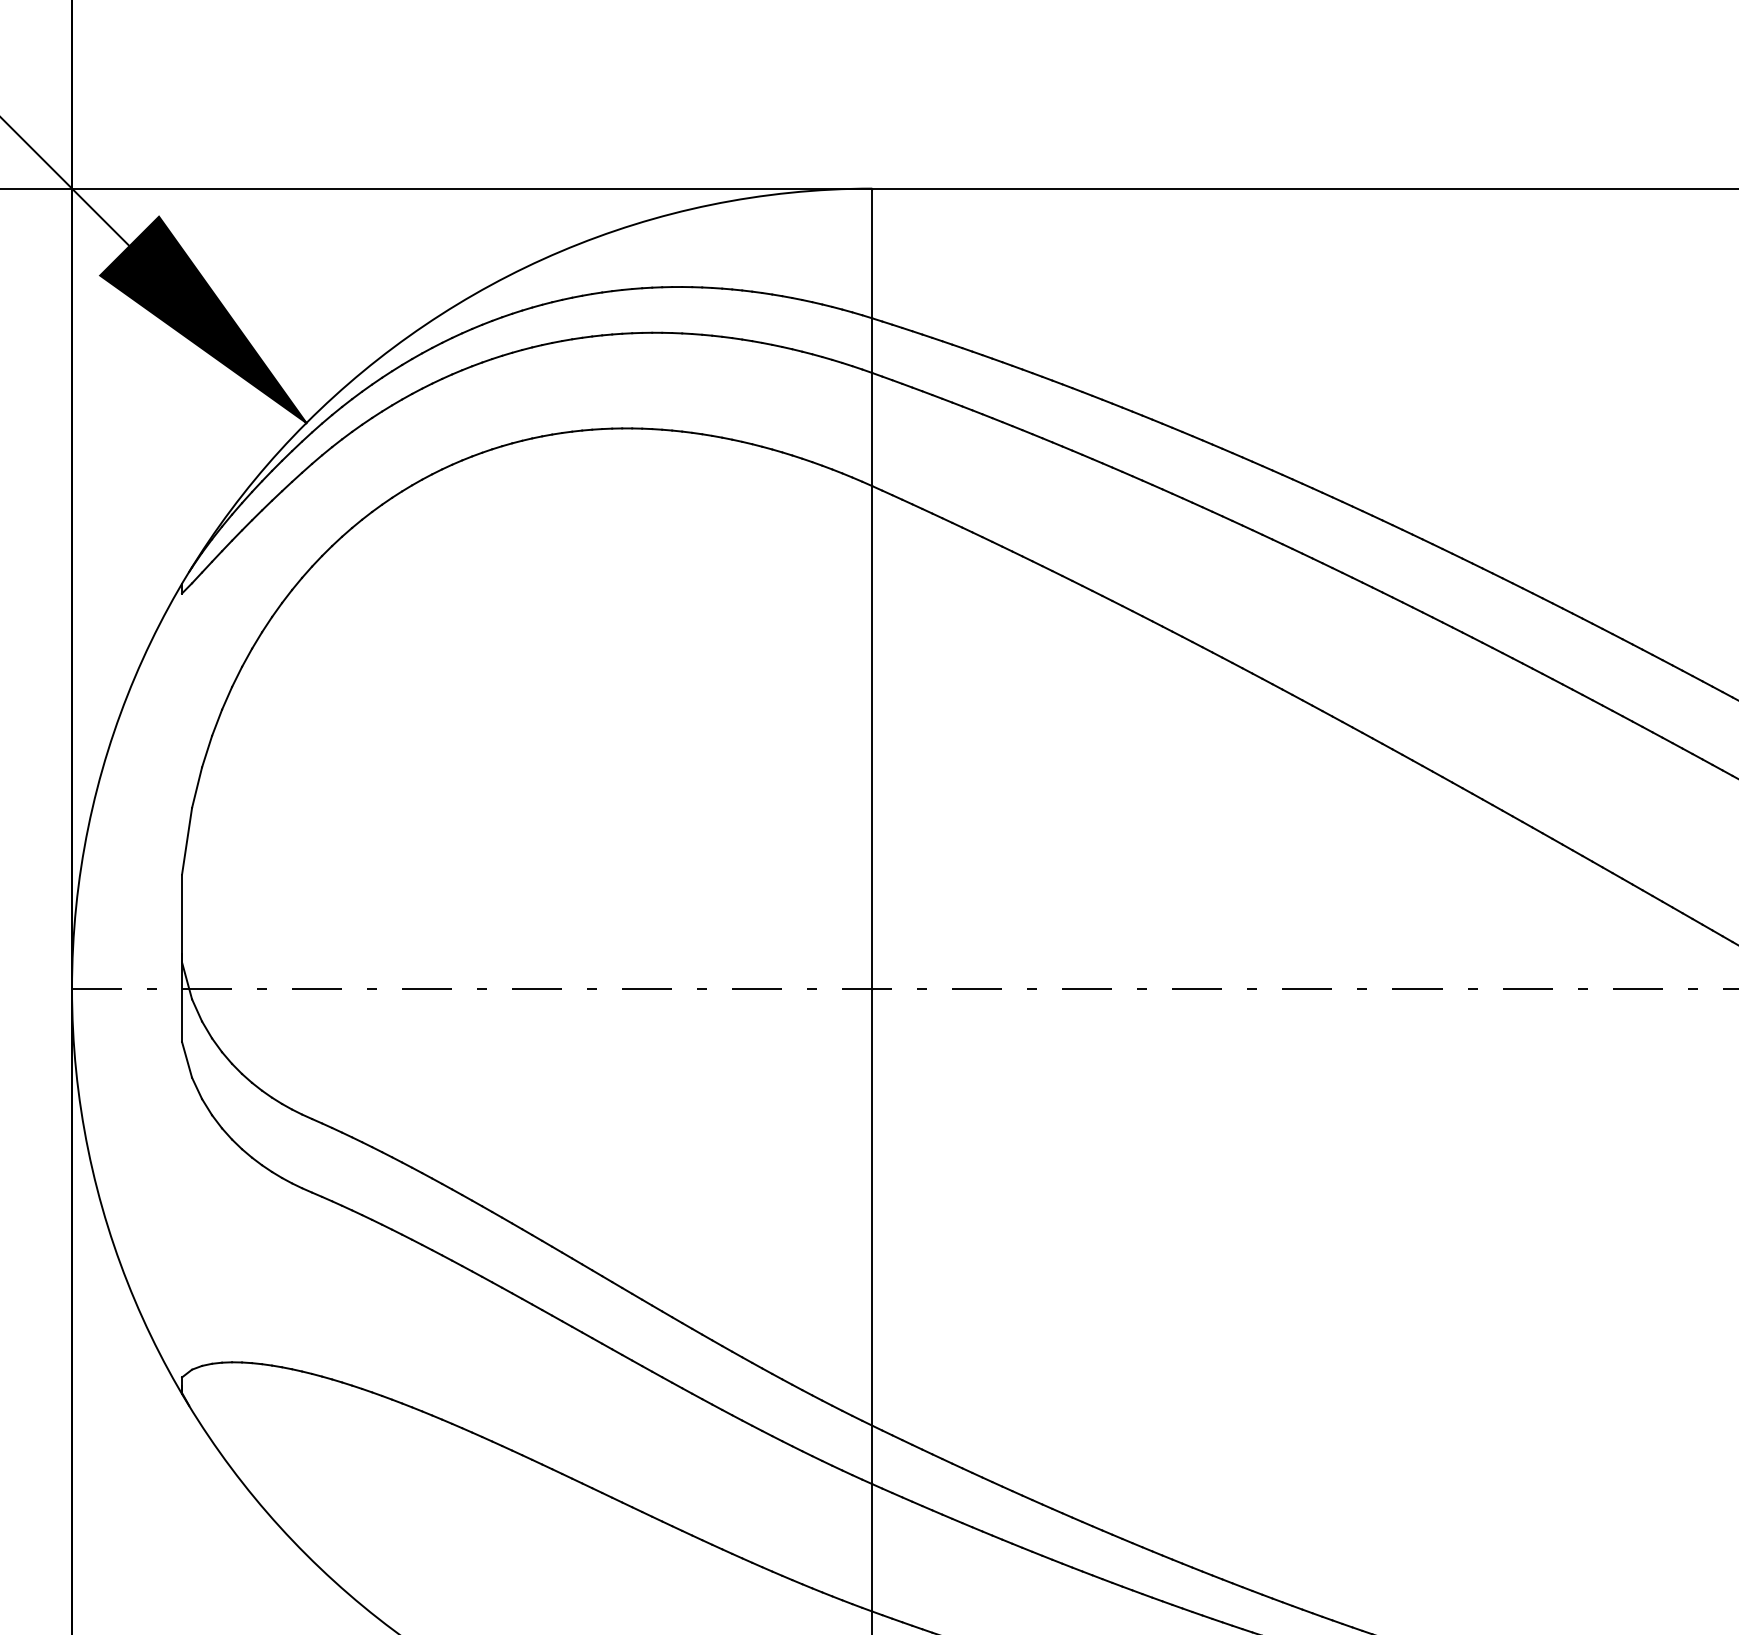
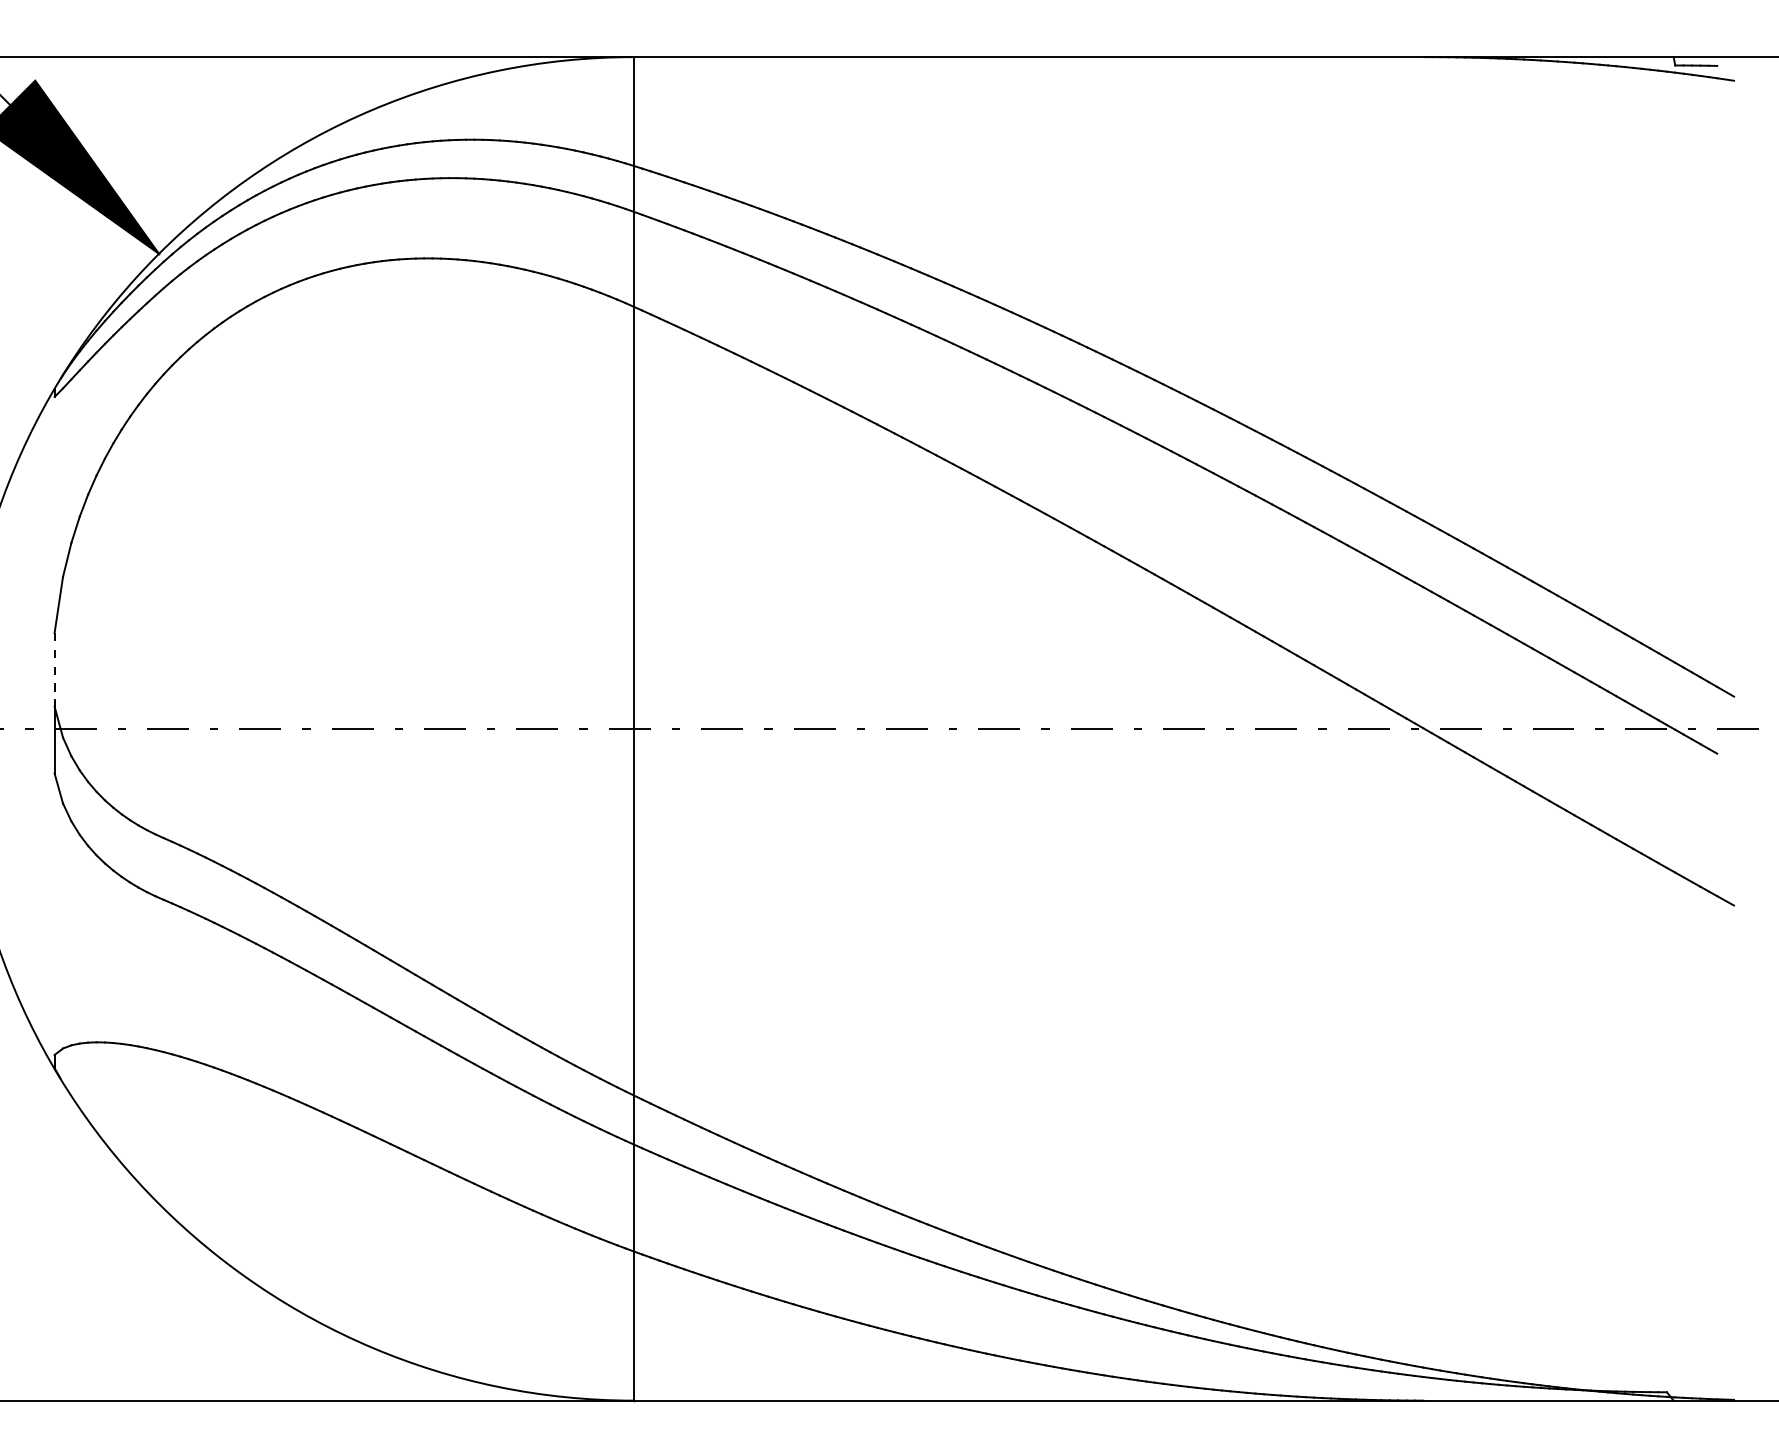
line: (181, 918) -> (54, 669), solid -> dashed

